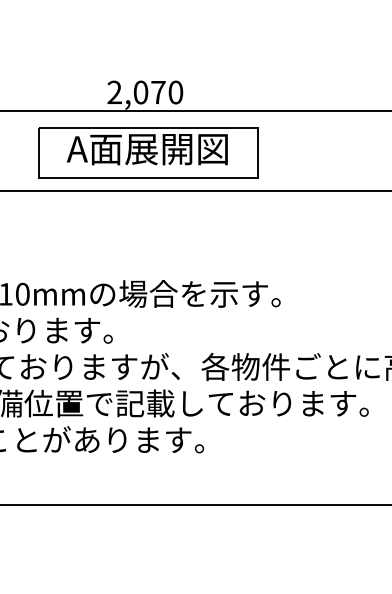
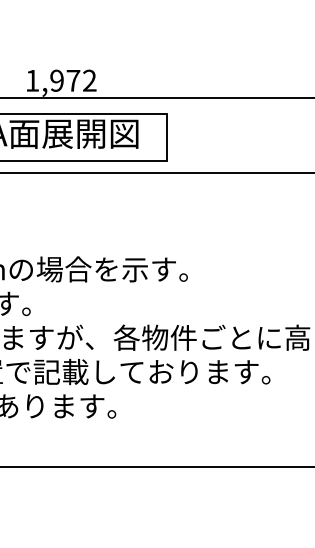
text: (145, 92) -> (61, 80), 2,070 -> 1,972

